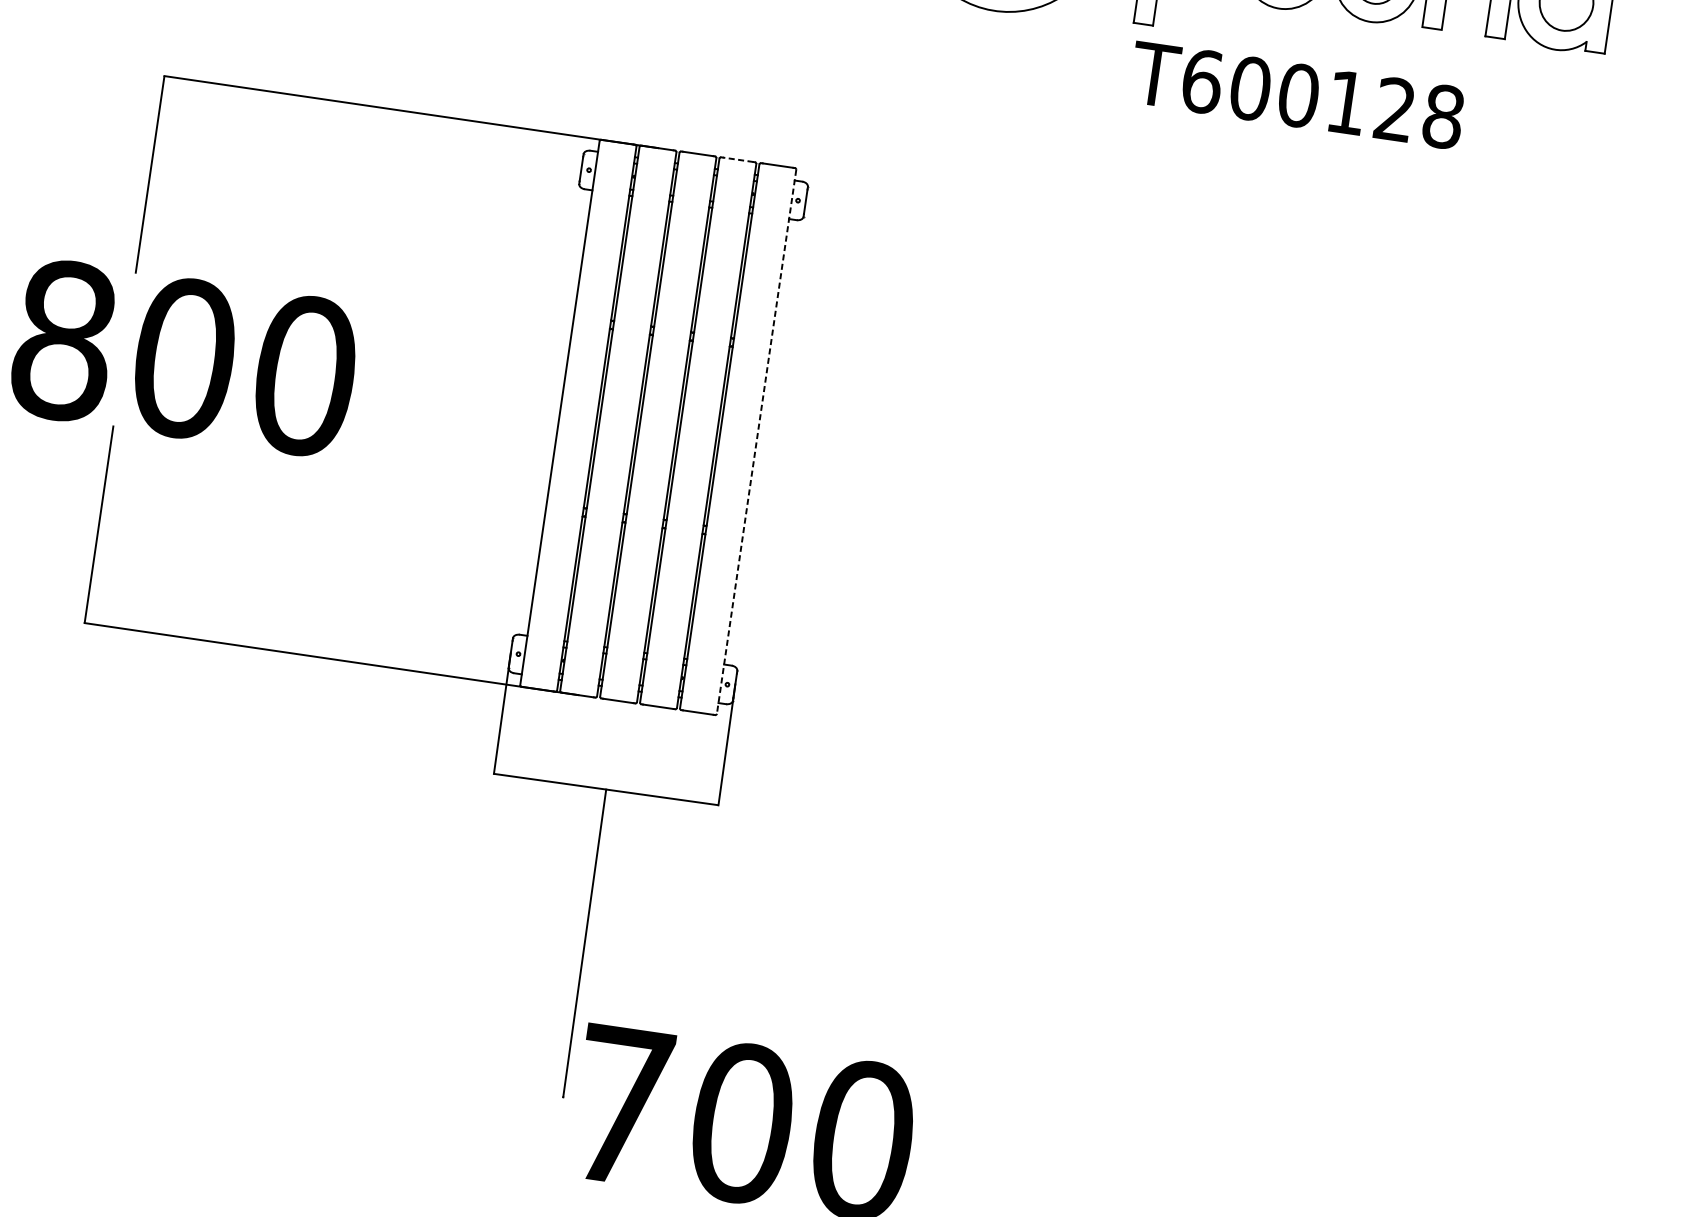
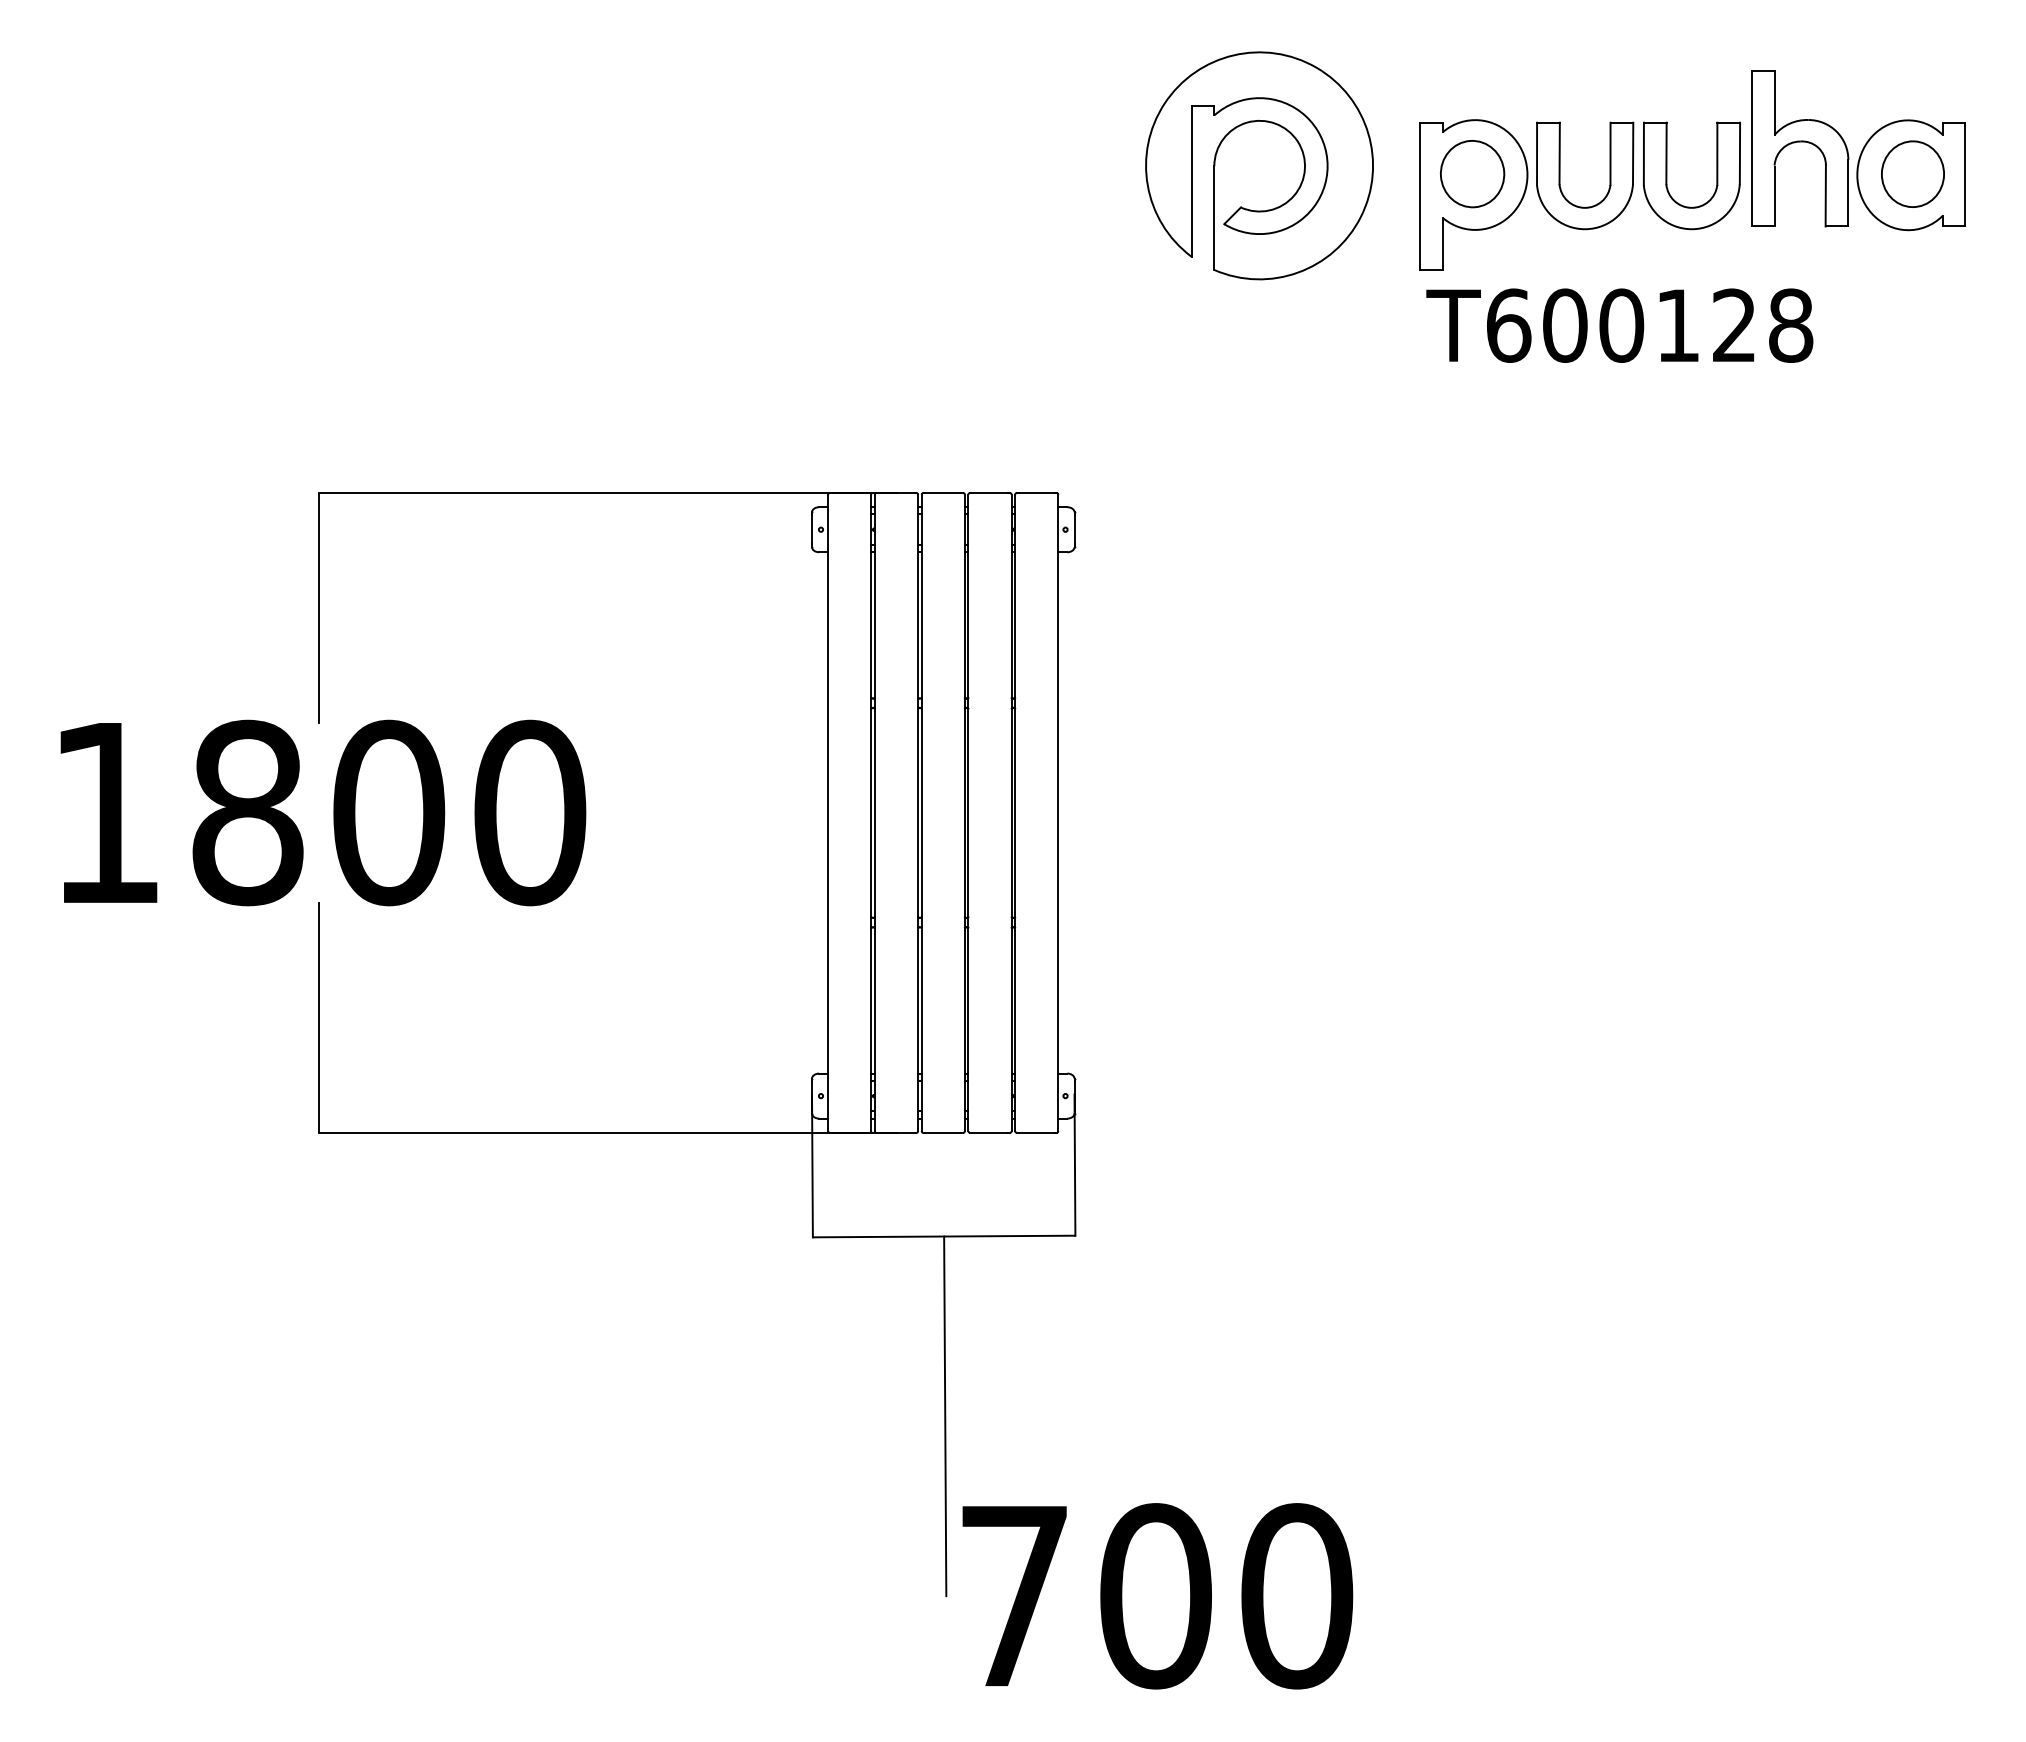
line: (738, 159) -> (990, 492), dashed -> solid
line: (756, 442) -> (1058, 813), dashed -> solid

